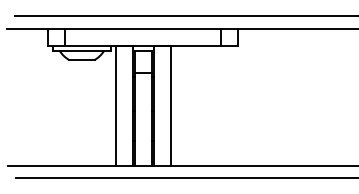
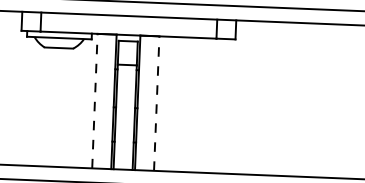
line: (115, 105) -> (94, 100), solid -> dashed
line: (170, 105) -> (156, 103), solid -> dashed

